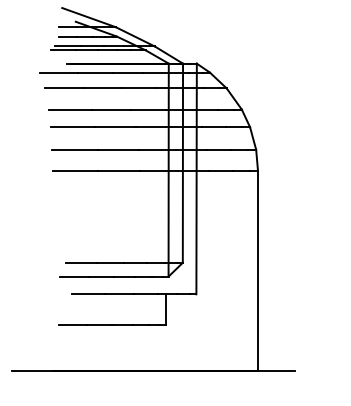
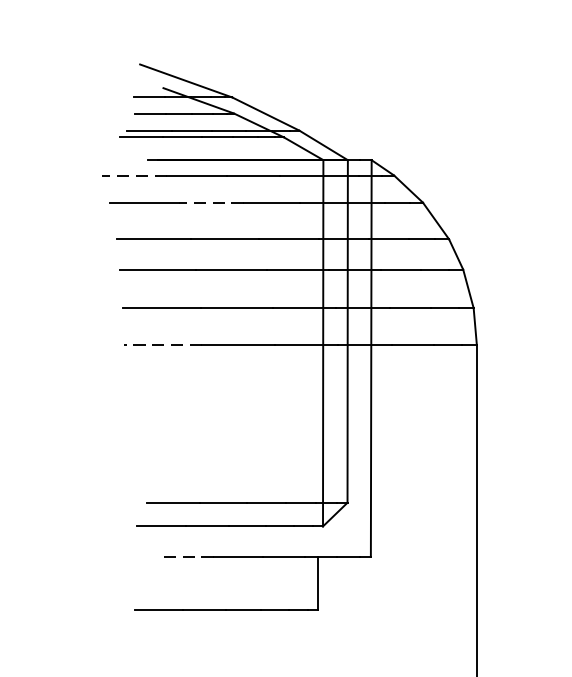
line: (59, 72) -> (135, 175), solid -> dashed
line: (103, 88) -> (211, 202), solid -> dashed
line: (75, 171) -> (162, 345), solid -> dashed
line: (88, 294) -> (185, 557), solid -> dashed

